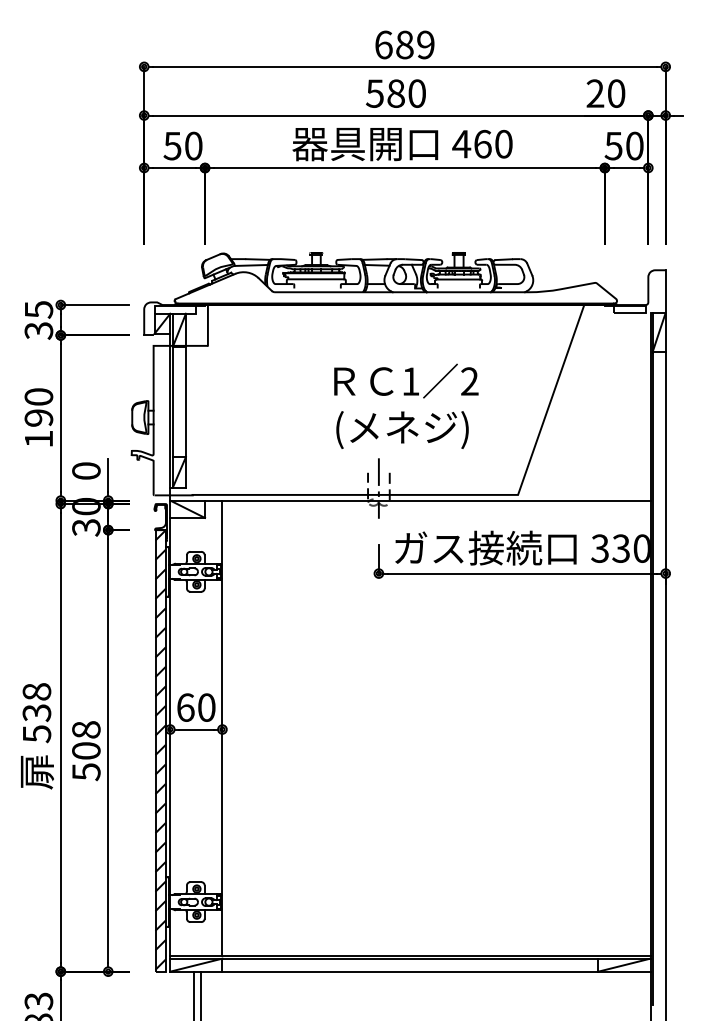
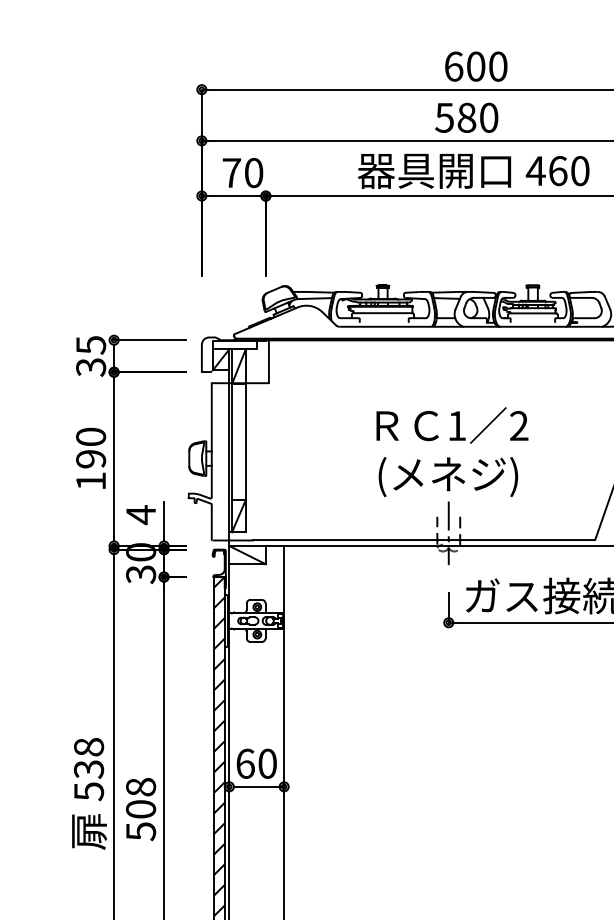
text: (415, 44) -> (487, 66), 689 -> 600
text: (172, 146) -> (231, 173), 50 -> 70
text: (406, 405) -> (452, 451), moved
text: (86, 470) -> (141, 514), 0 -> 4

